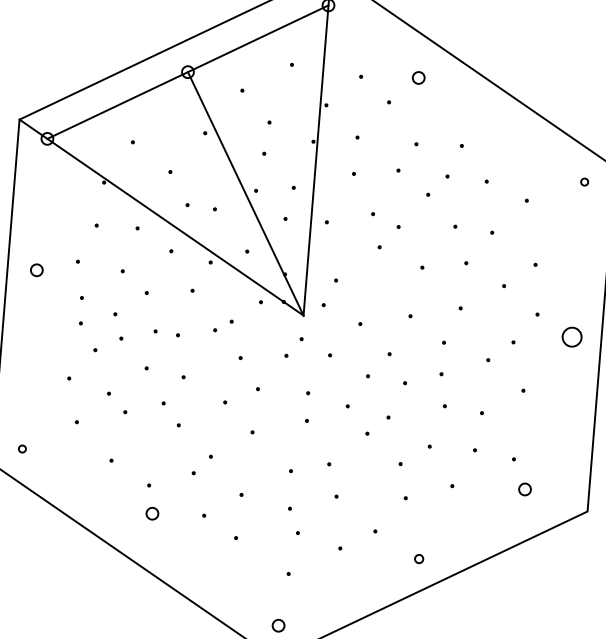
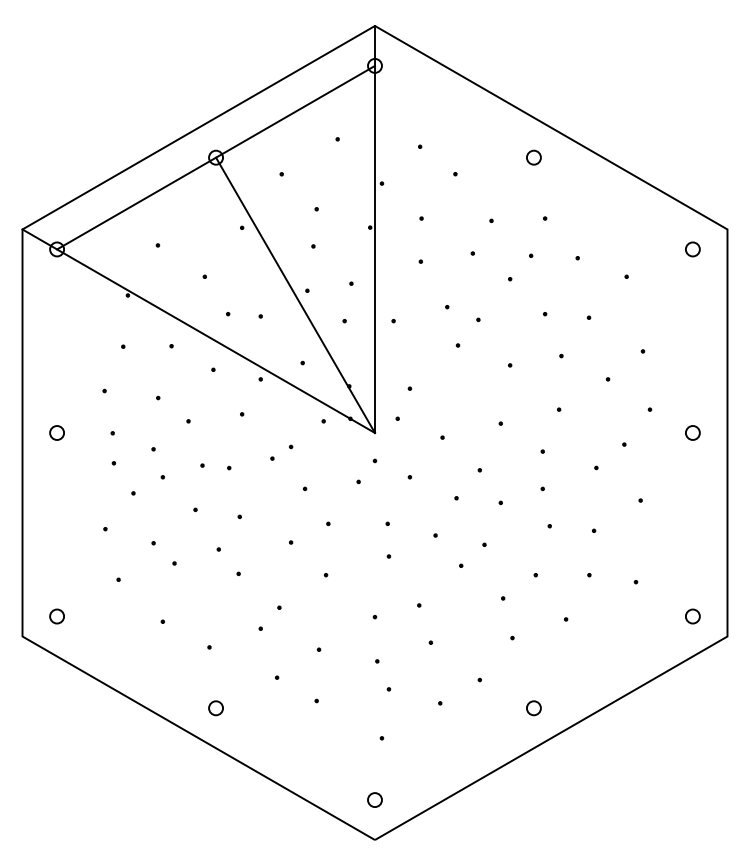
circle: (418, 77) -> (533, 157), moved
circle: (584, 182) -> (692, 249), size x1.67
circle: (36, 269) -> (56, 432), moved
circle: (571, 336) -> (692, 432), size x0.62
circle: (21, 448) -> (56, 616), size x1.67
circle: (524, 489) -> (692, 616), moved
circle: (151, 513) -> (215, 708), moved
circle: (418, 559) -> (533, 708), size x1.43

